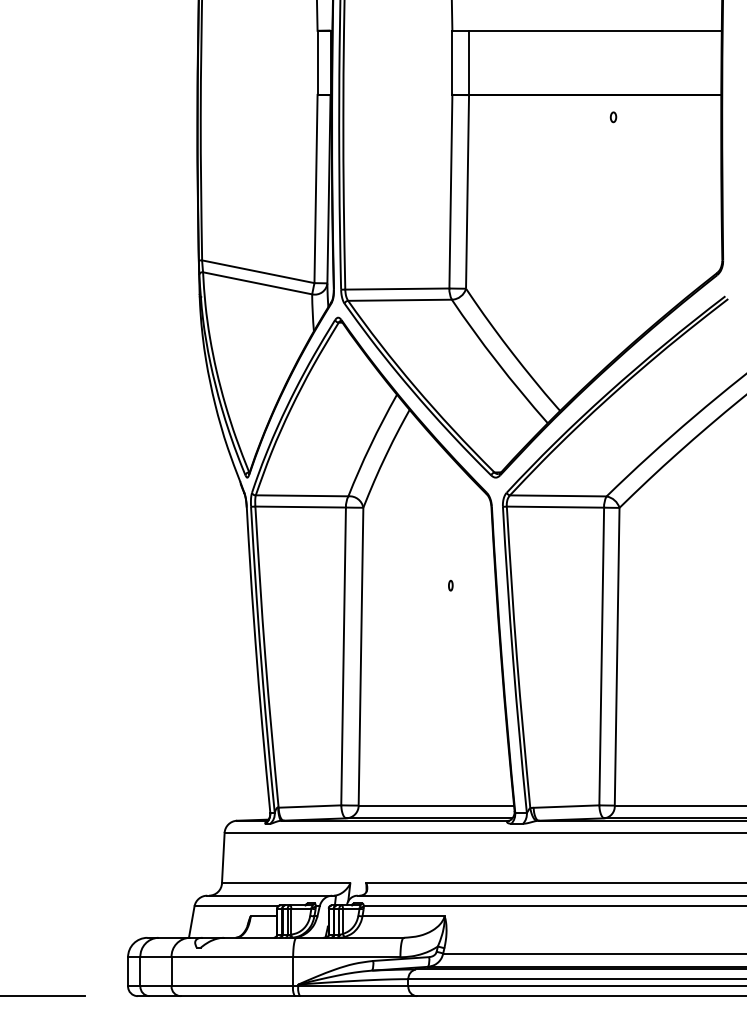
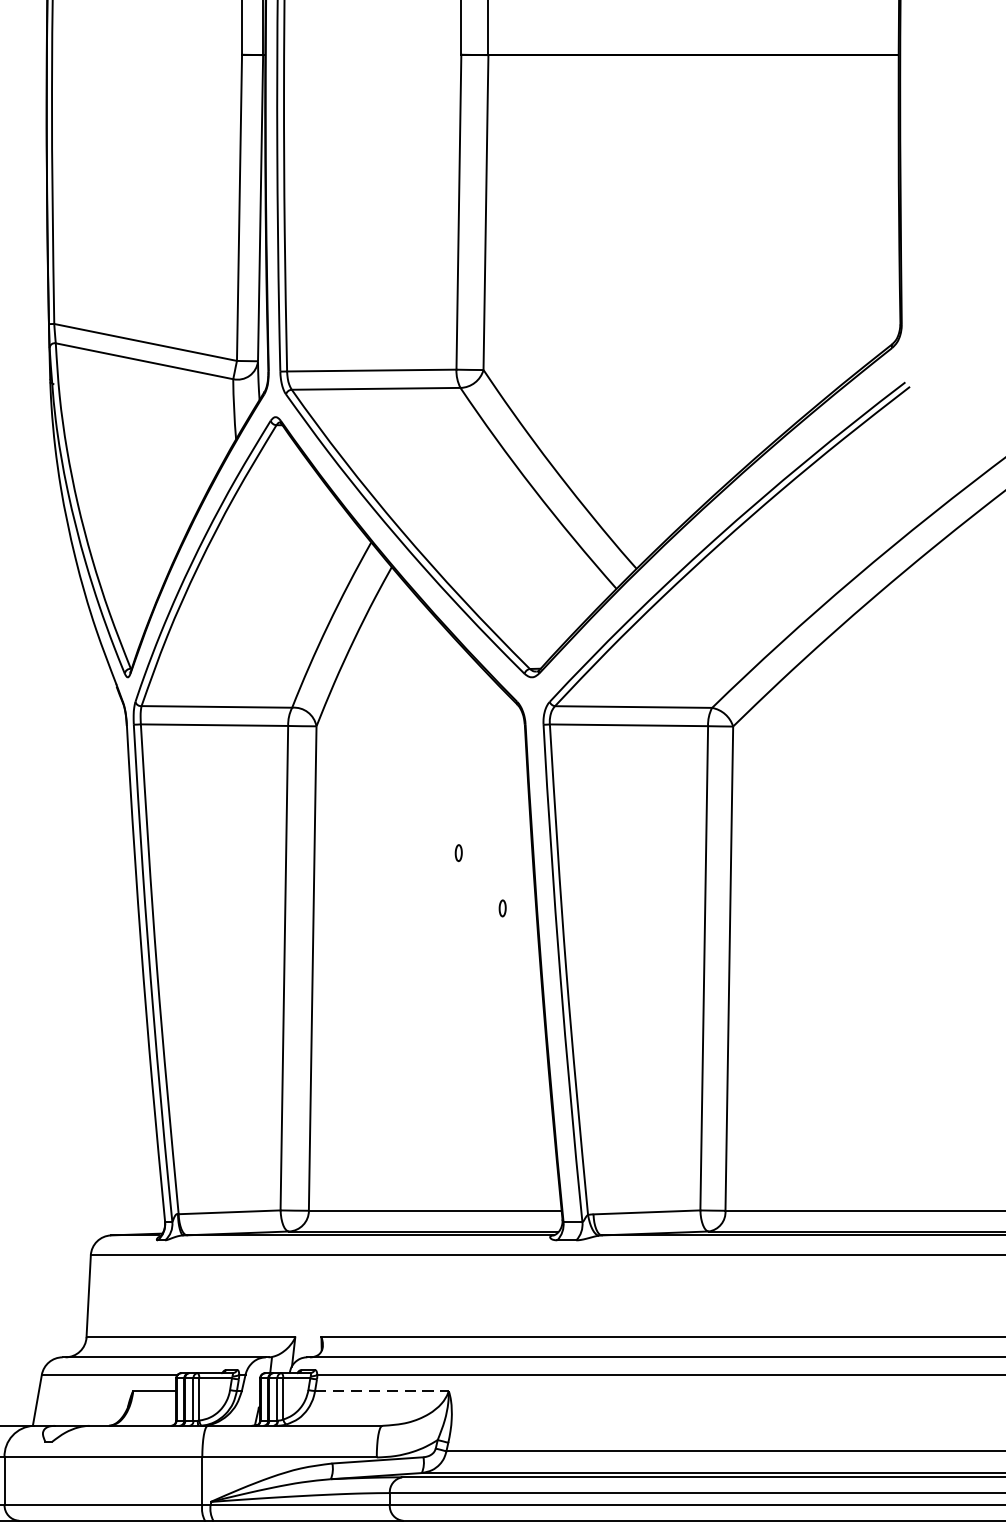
part: (613, 117) -> (723, 91), removed
part: (477, 619) -> (502, 908), added
line: (404, 916) -> (383, 1391), solid -> dashed

